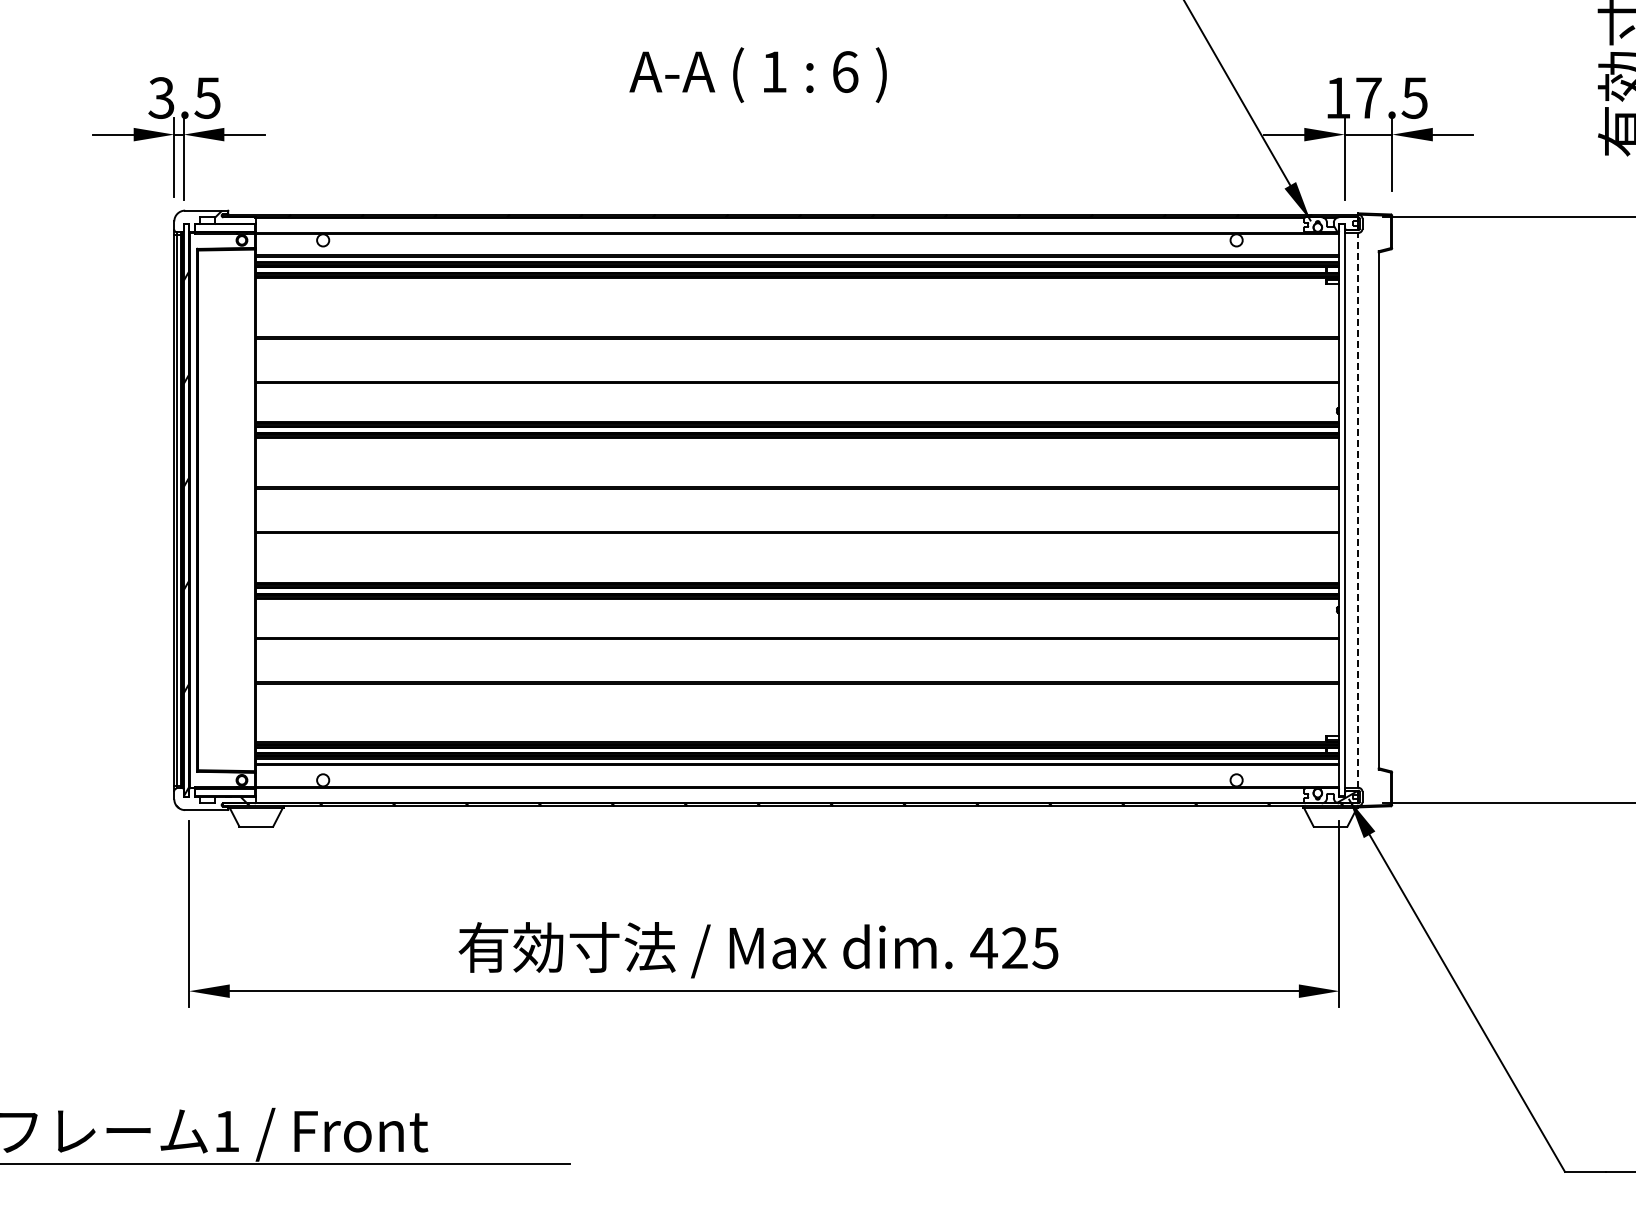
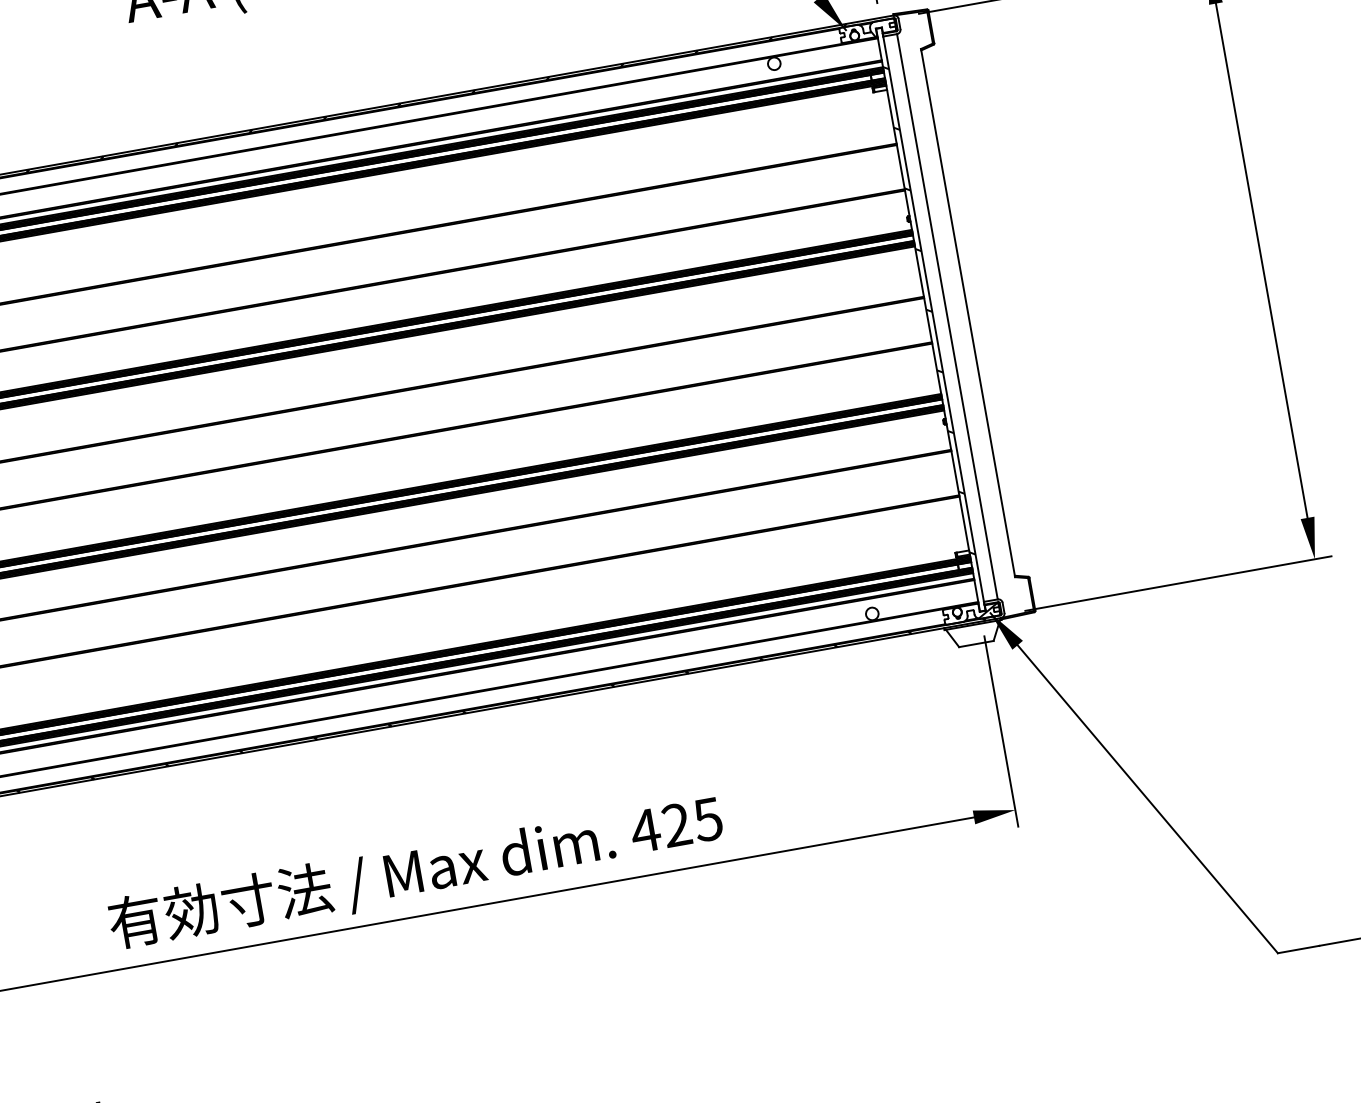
hatch: (1341, 501) -> (928, 310), added
line: (1358, 509) -> (947, 315), dashed -> solid

